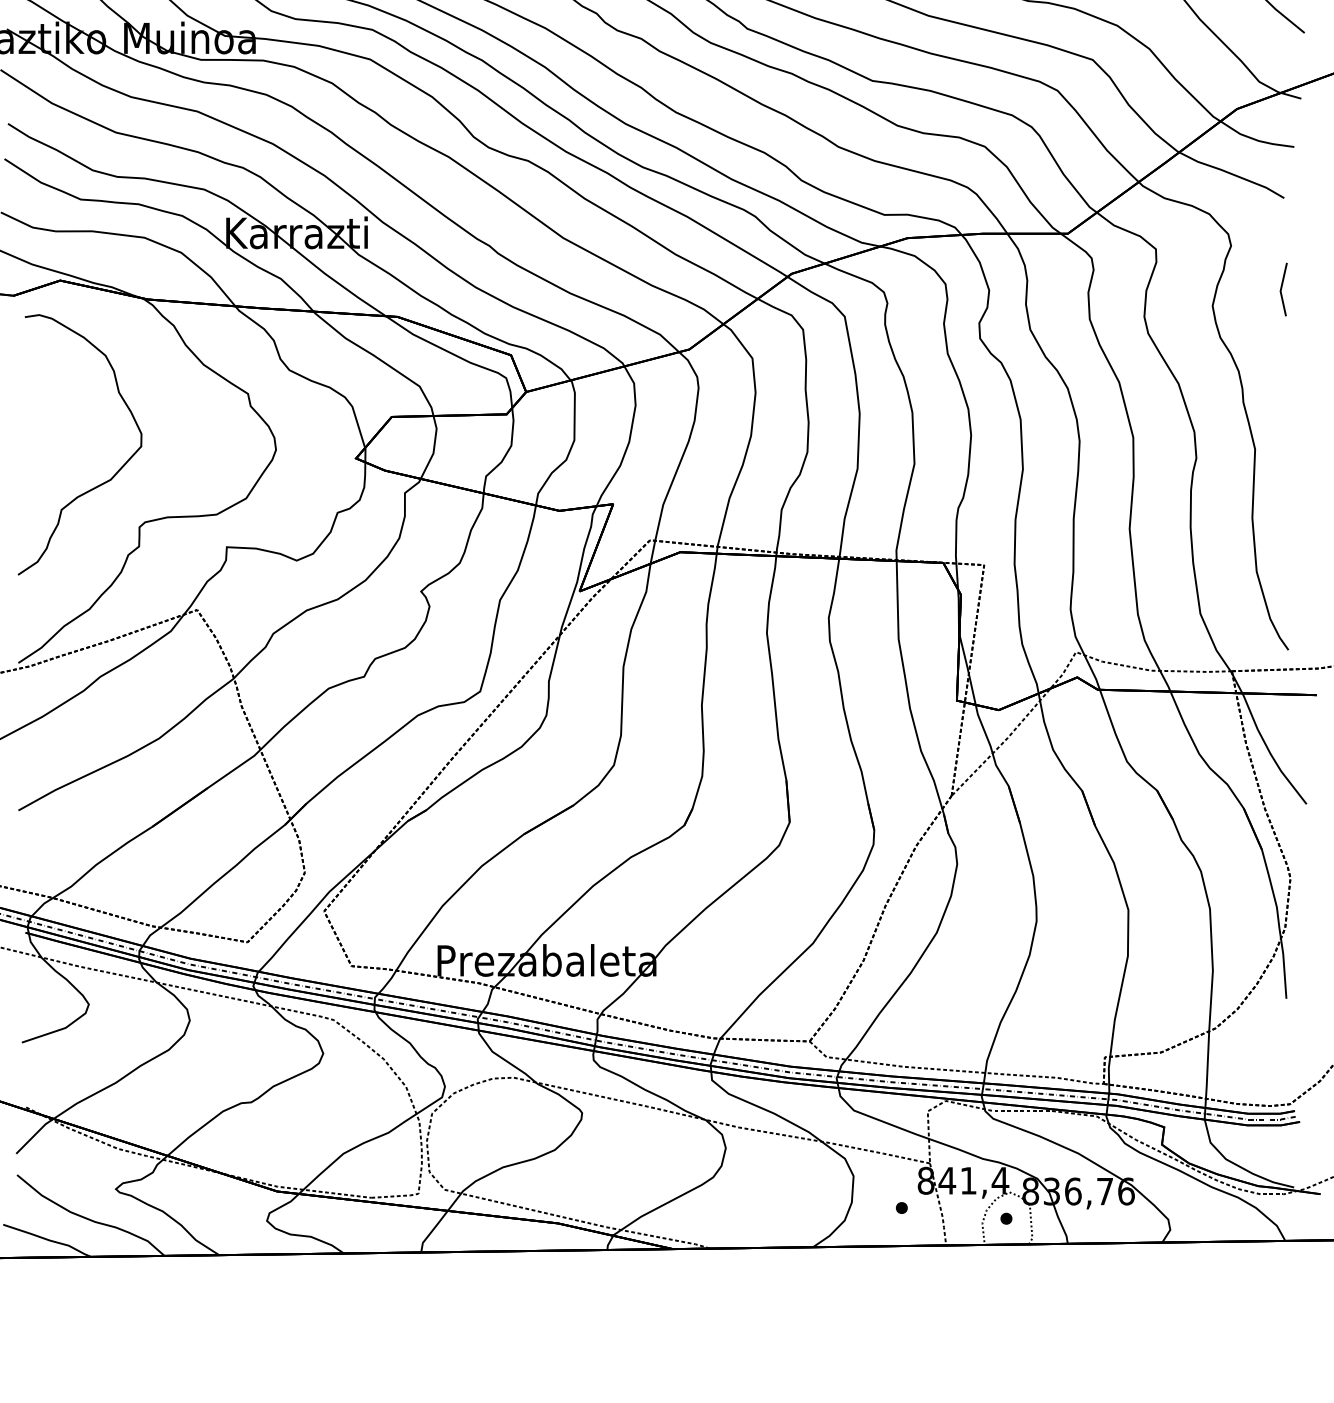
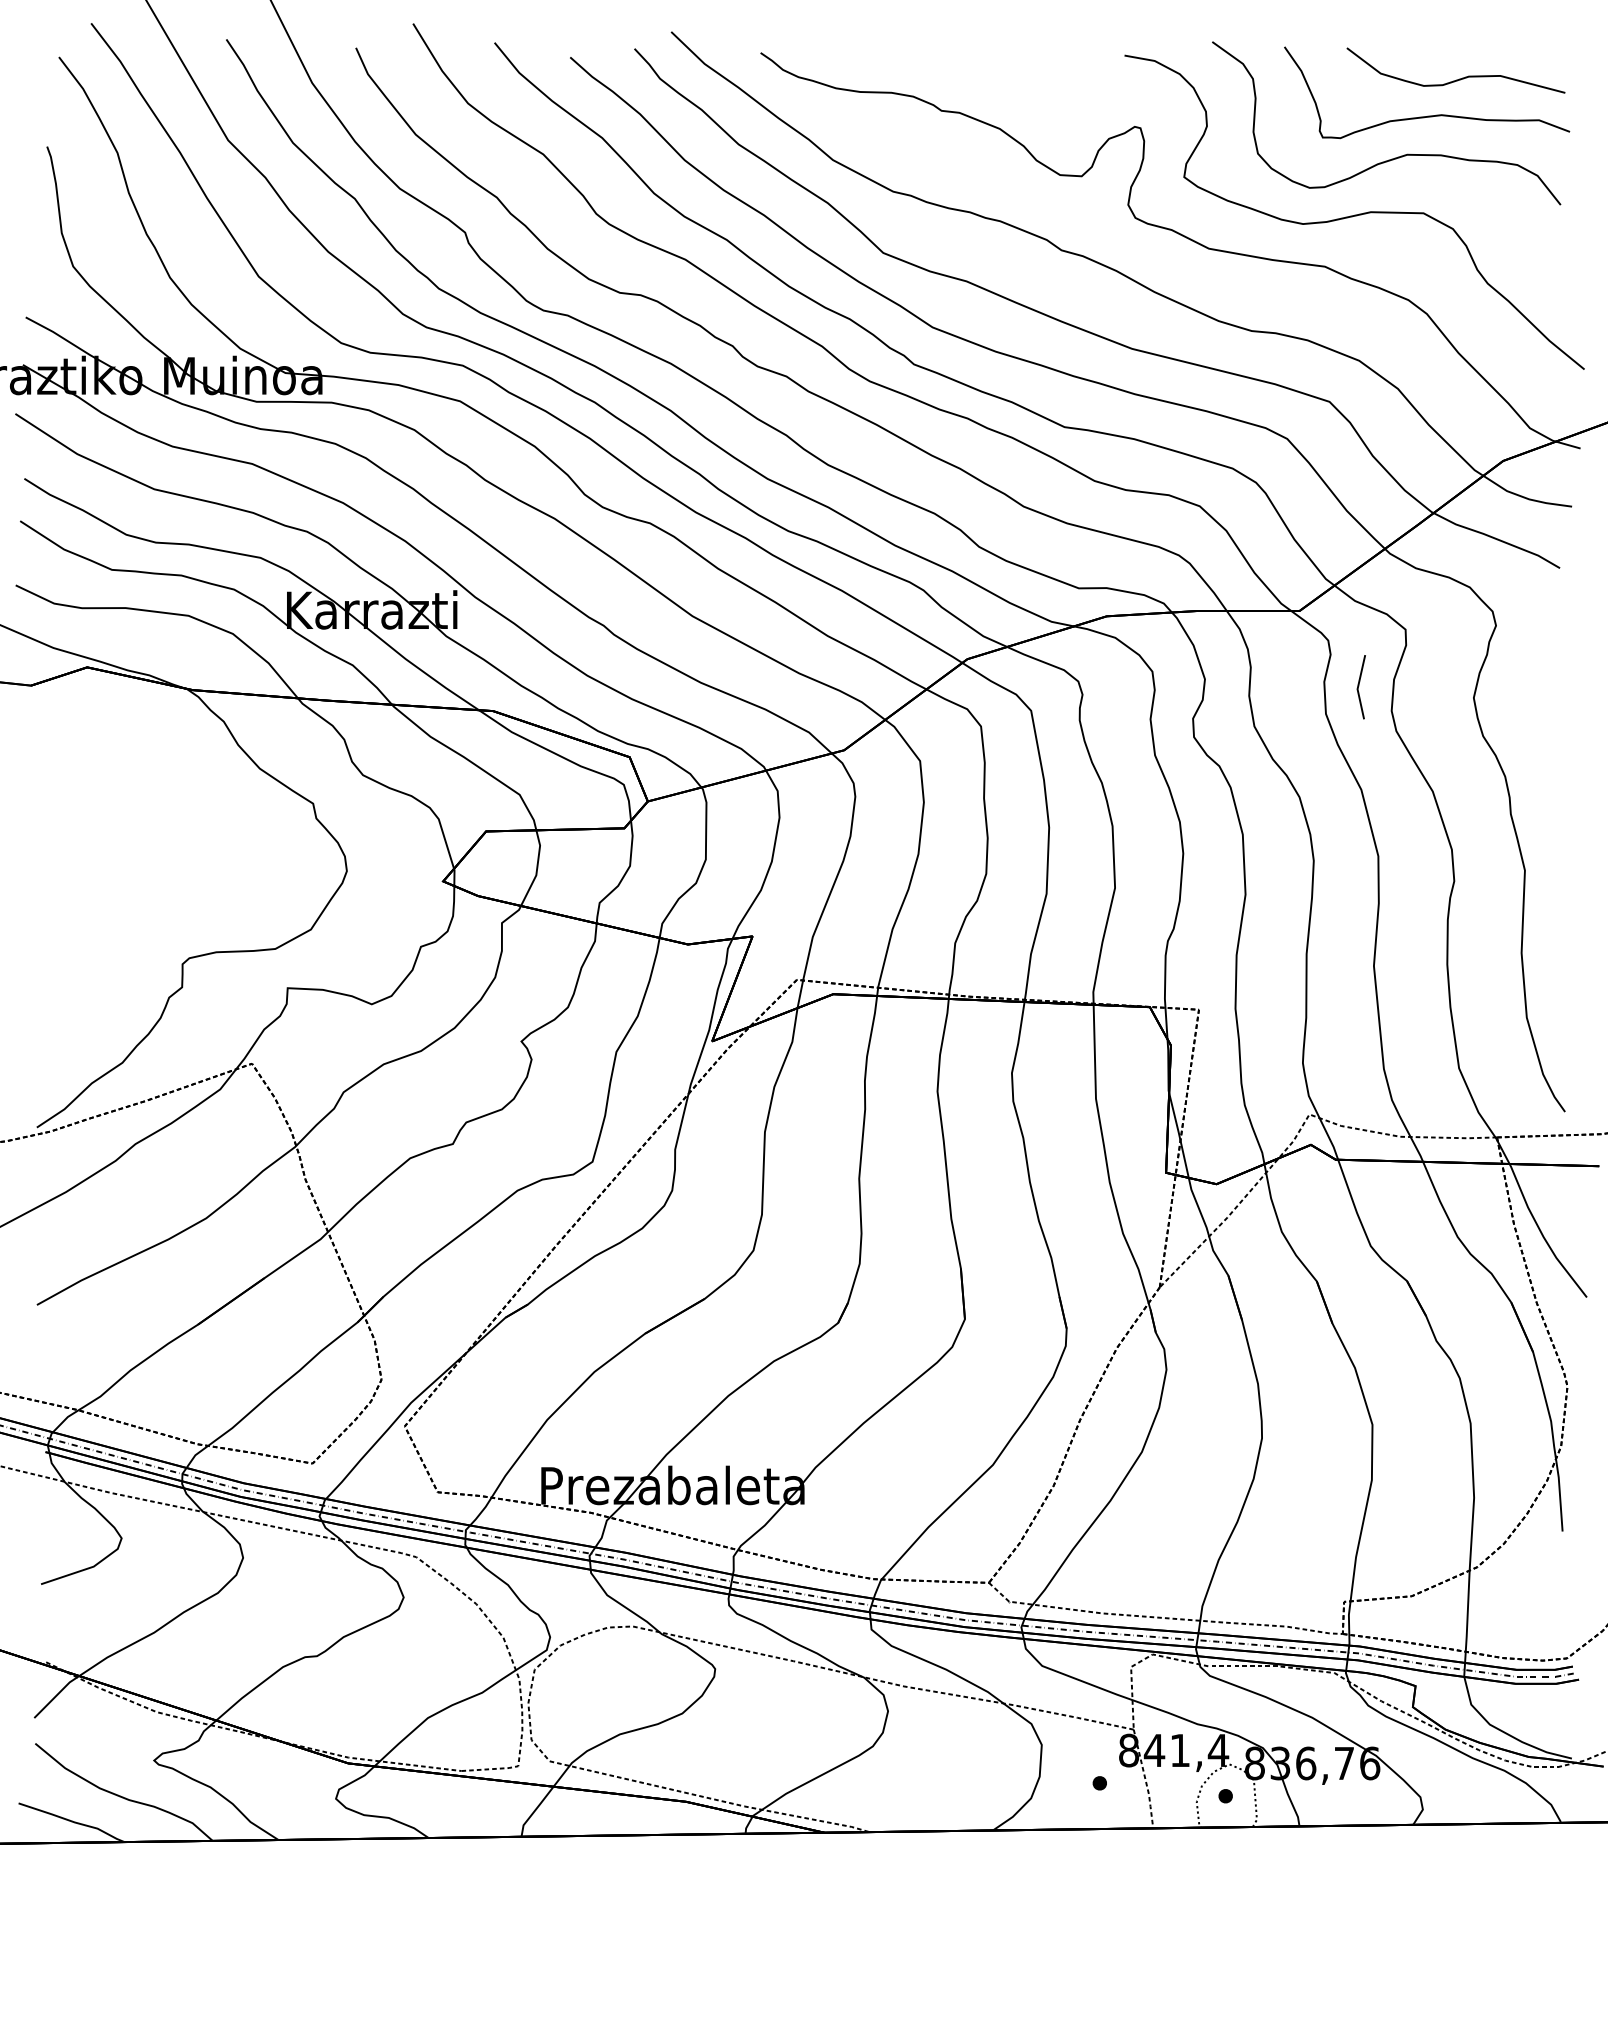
line: (1282, 289) -> (1359, 686), moved
curve: (100, 484) -> (135, 912), removed

